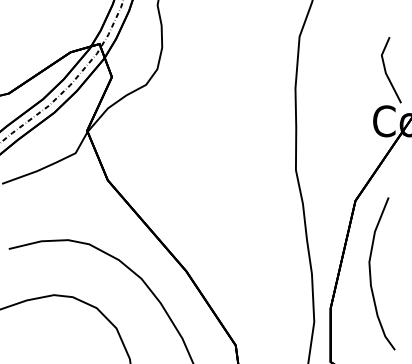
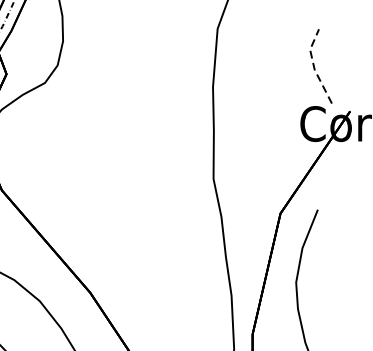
line: (385, 70) -> (314, 66), solid -> dashed

